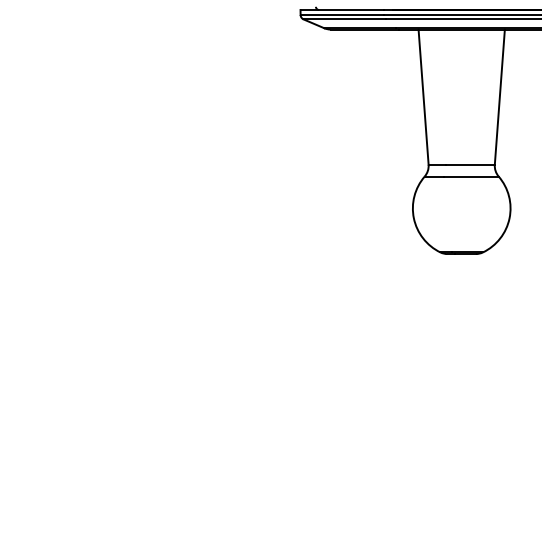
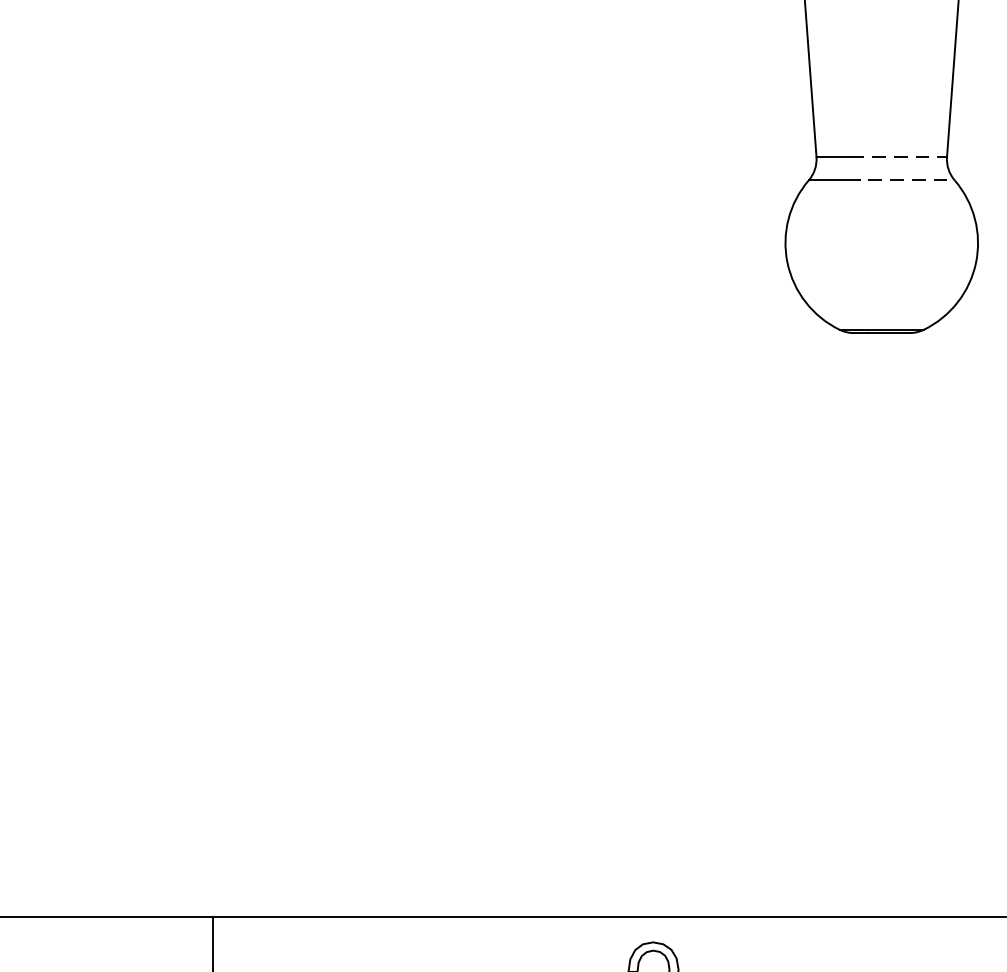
line: (470, 164) -> (899, 156), solid -> dashed
line: (471, 176) -> (901, 180), solid -> dashed

